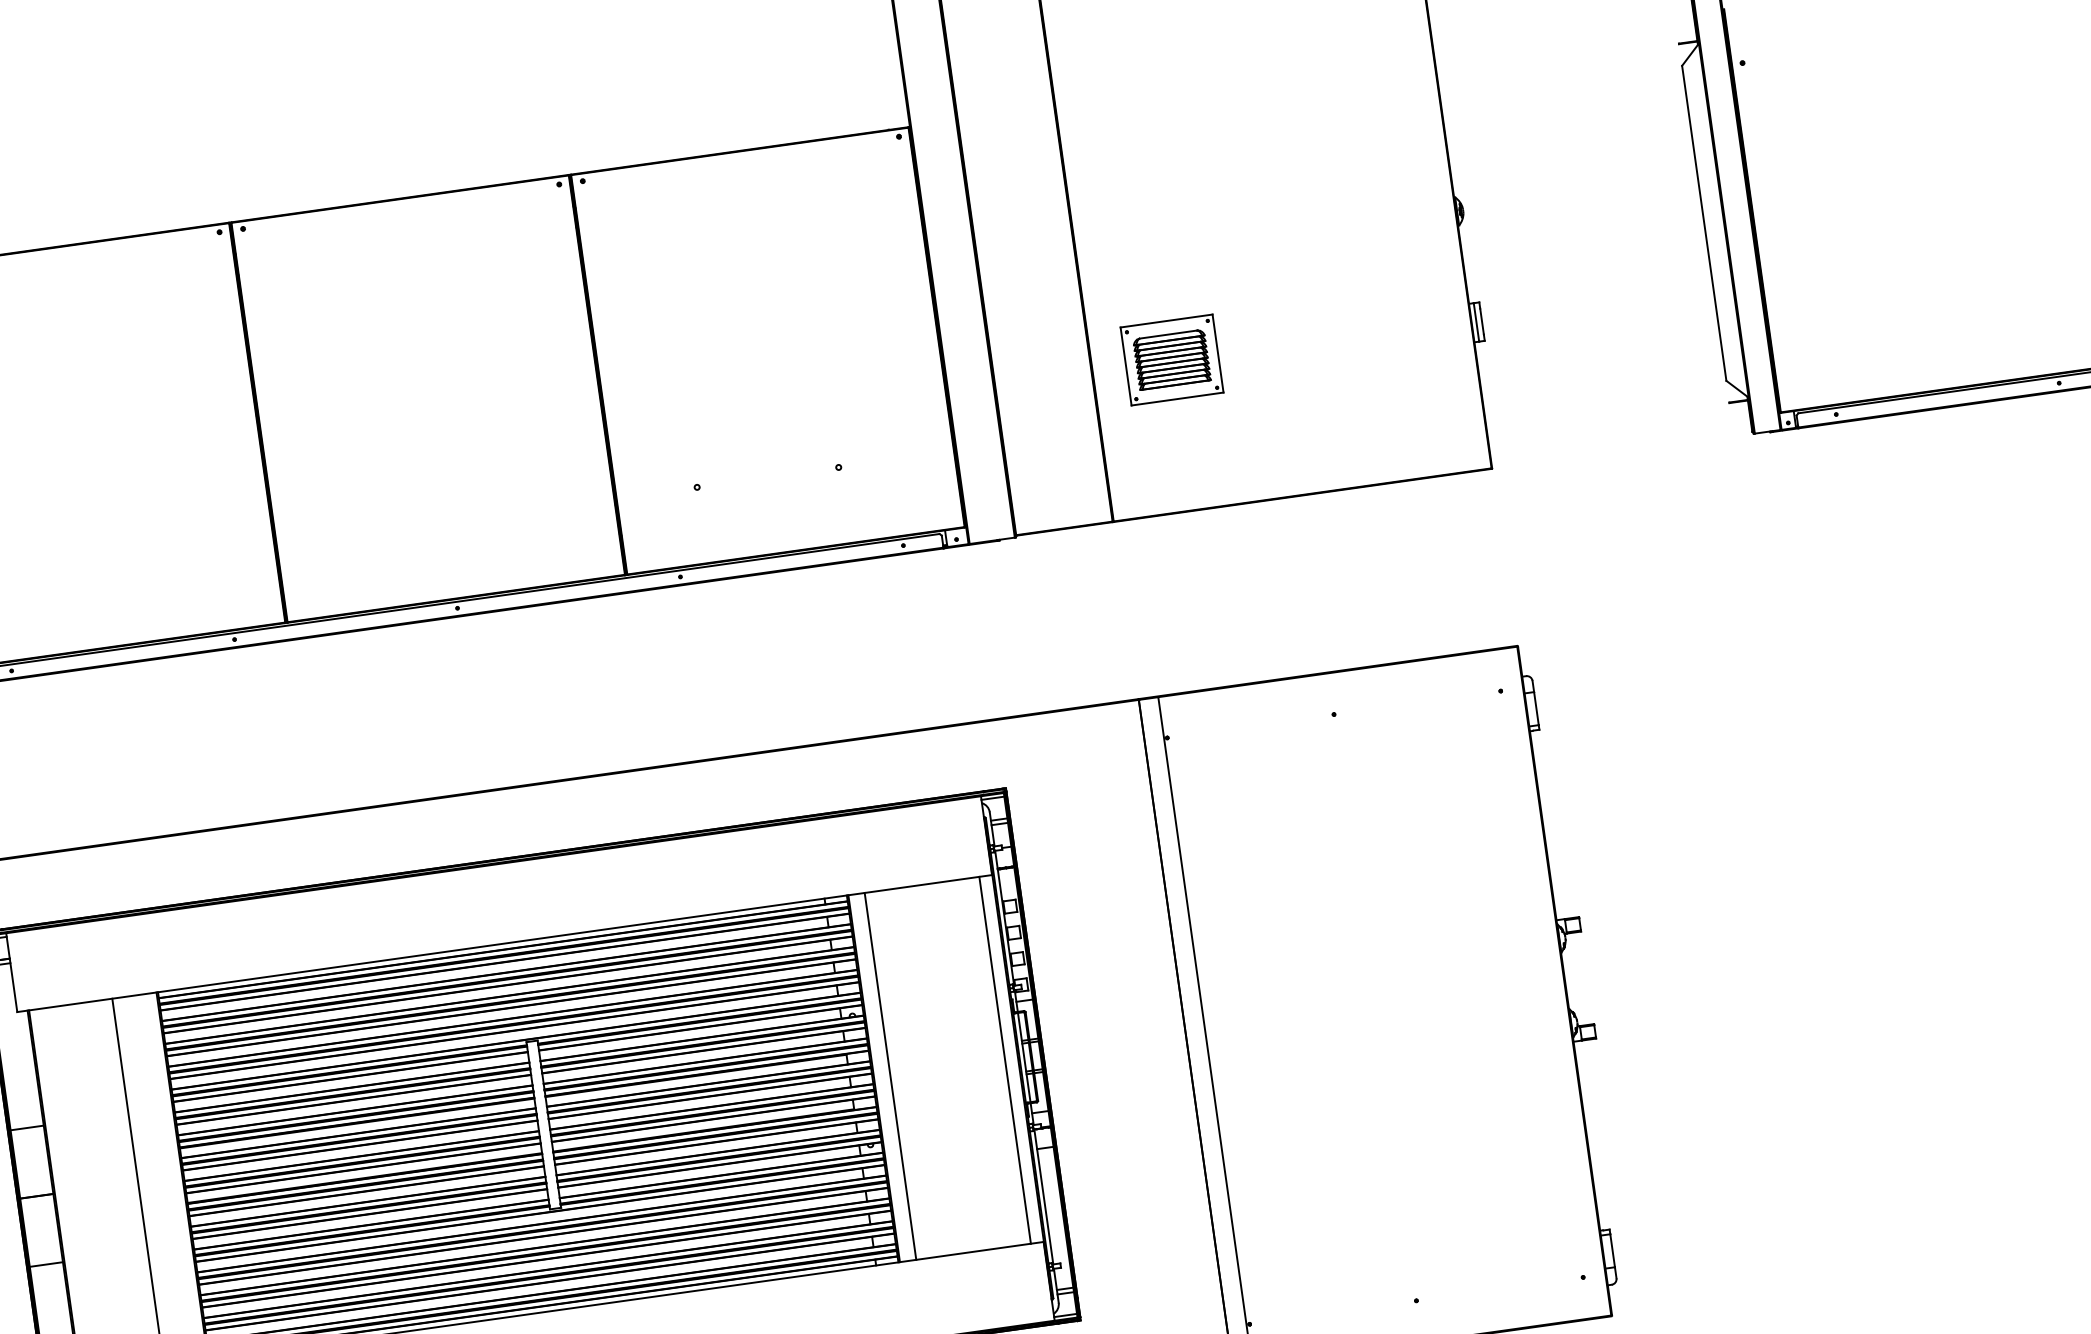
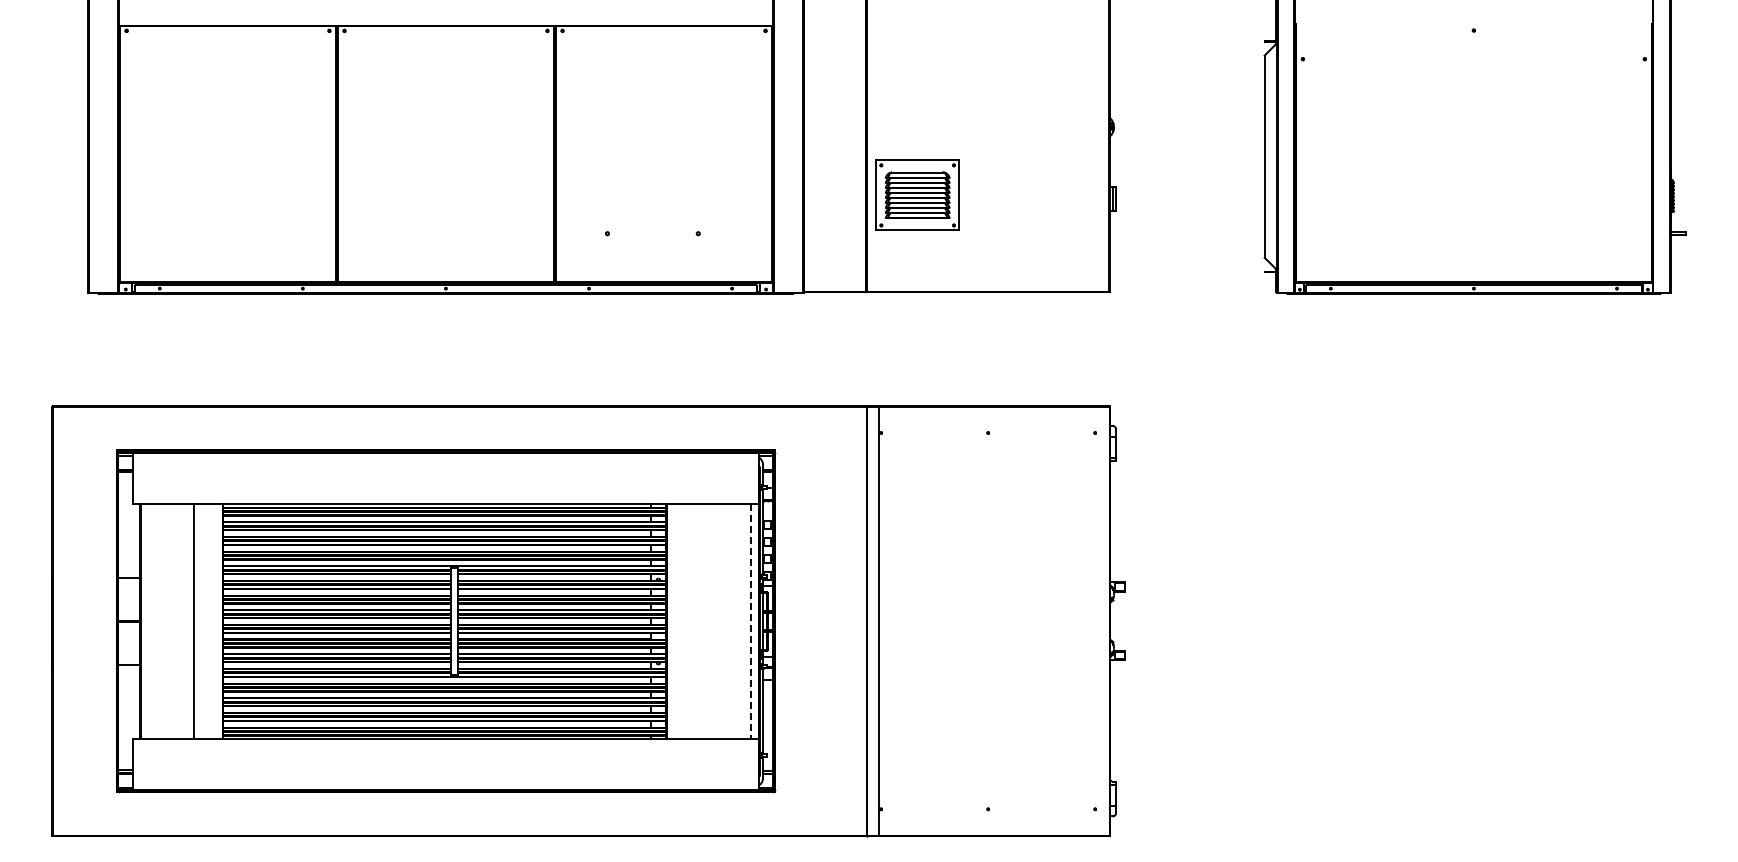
part: (1171, 359) -> (917, 195), size x1.4
line: (1004, 1060) -> (750, 621), solid -> dashed
line: (891, 1076) -> (677, 621), removed

